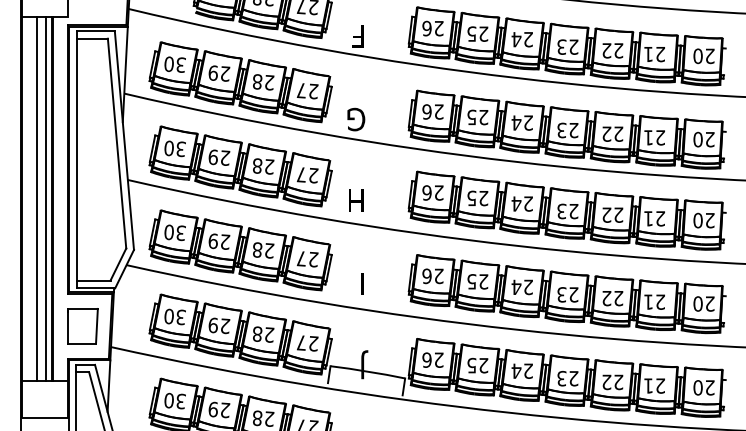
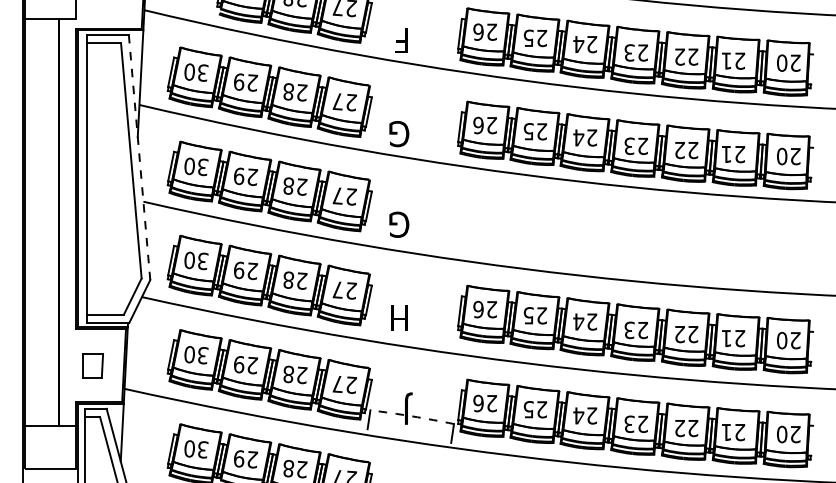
line: (124, 141) -> (139, 158), solid -> dashed
line: (37, 198) -> (42, 222), removed
line: (45, 198) -> (51, 222), removed
text: (356, 200) -> (399, 224), H -> G
part: (567, 210) -> (635, 235), removed
text: (354, 283) -> (397, 317), I -> H
part: (82, 326) -> (92, 365), size x0.6
arc: (368, 371) -> (412, 416), solid -> dashed

